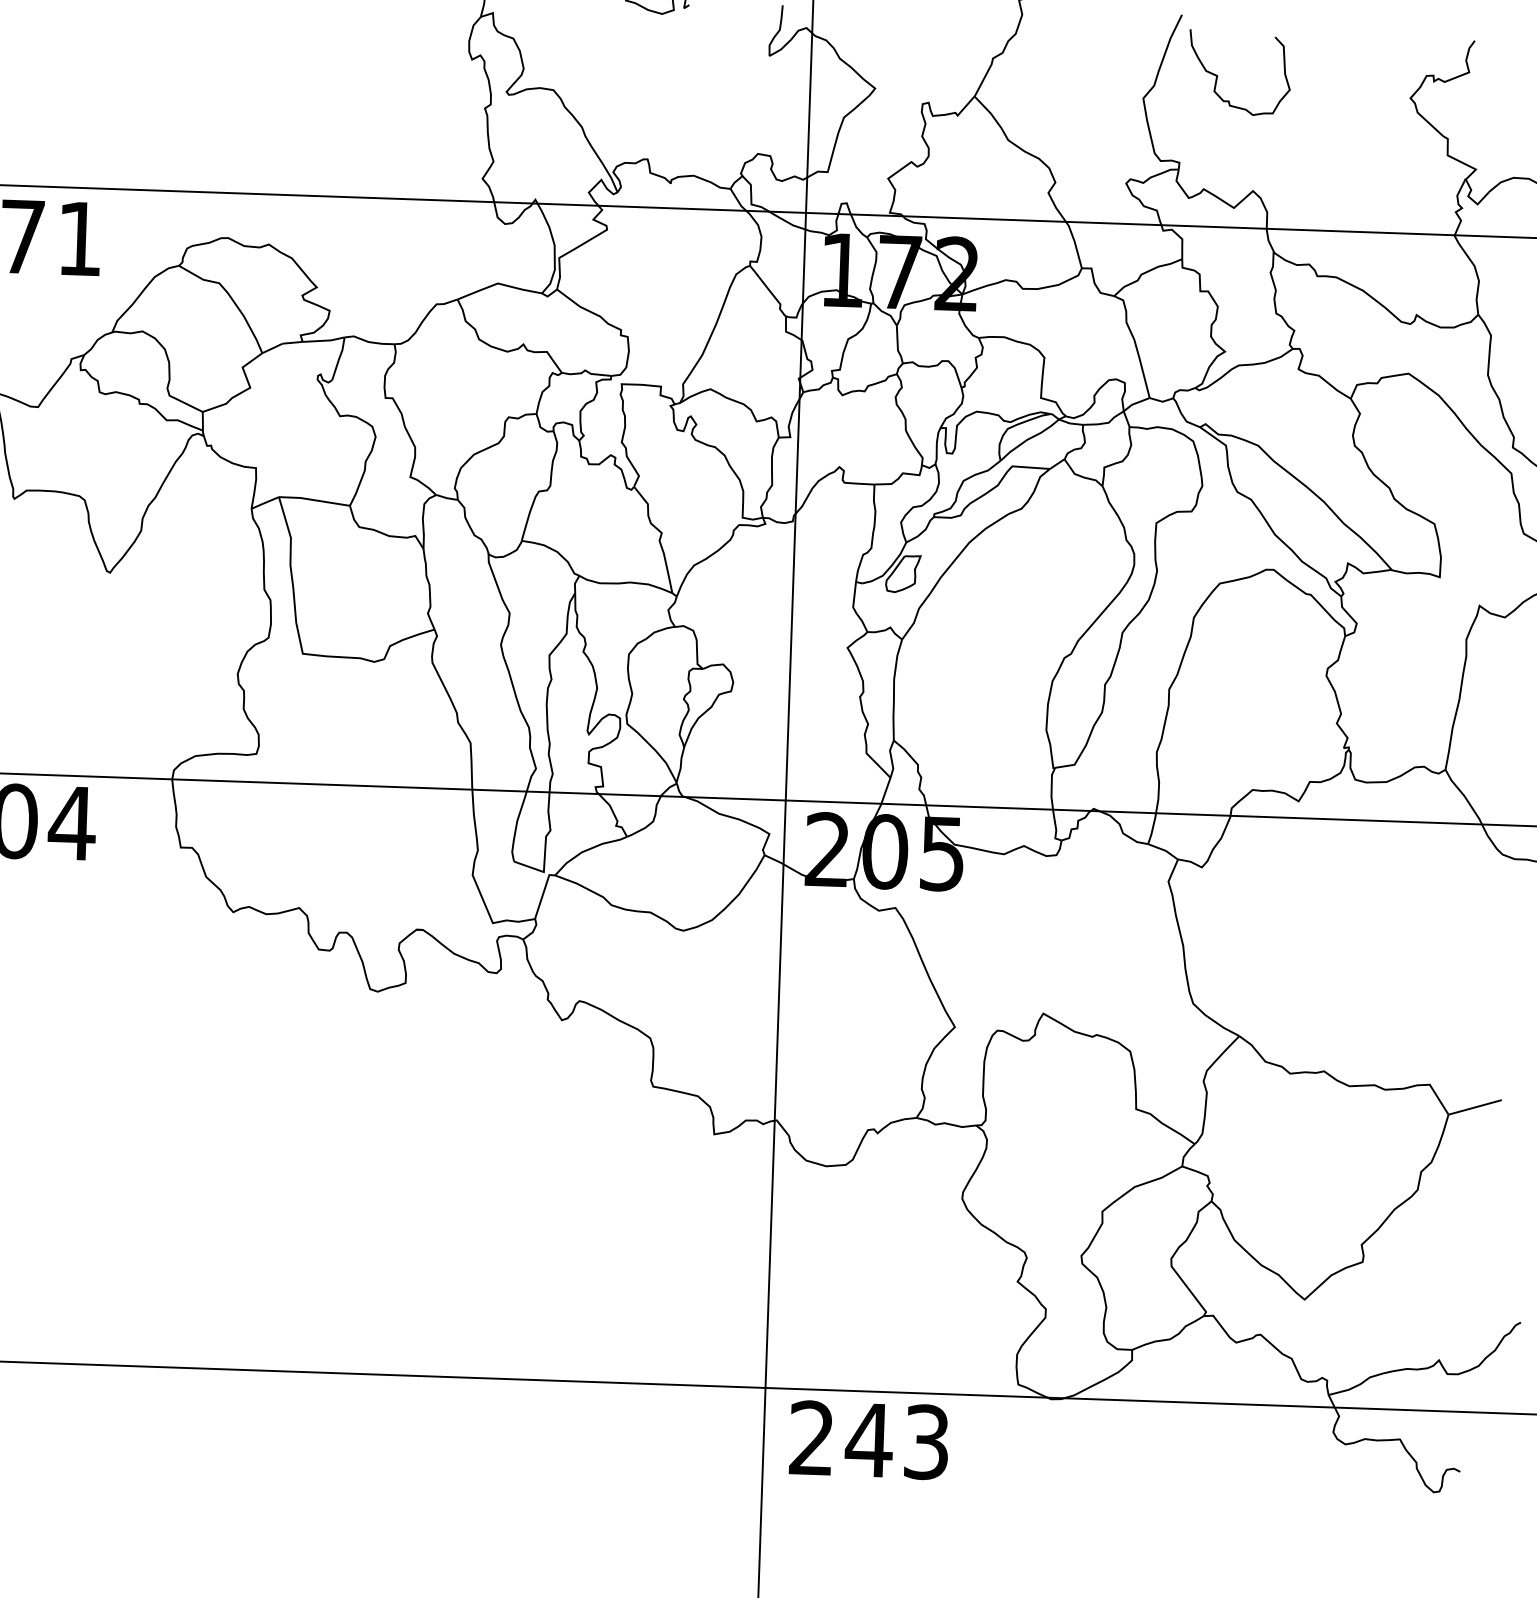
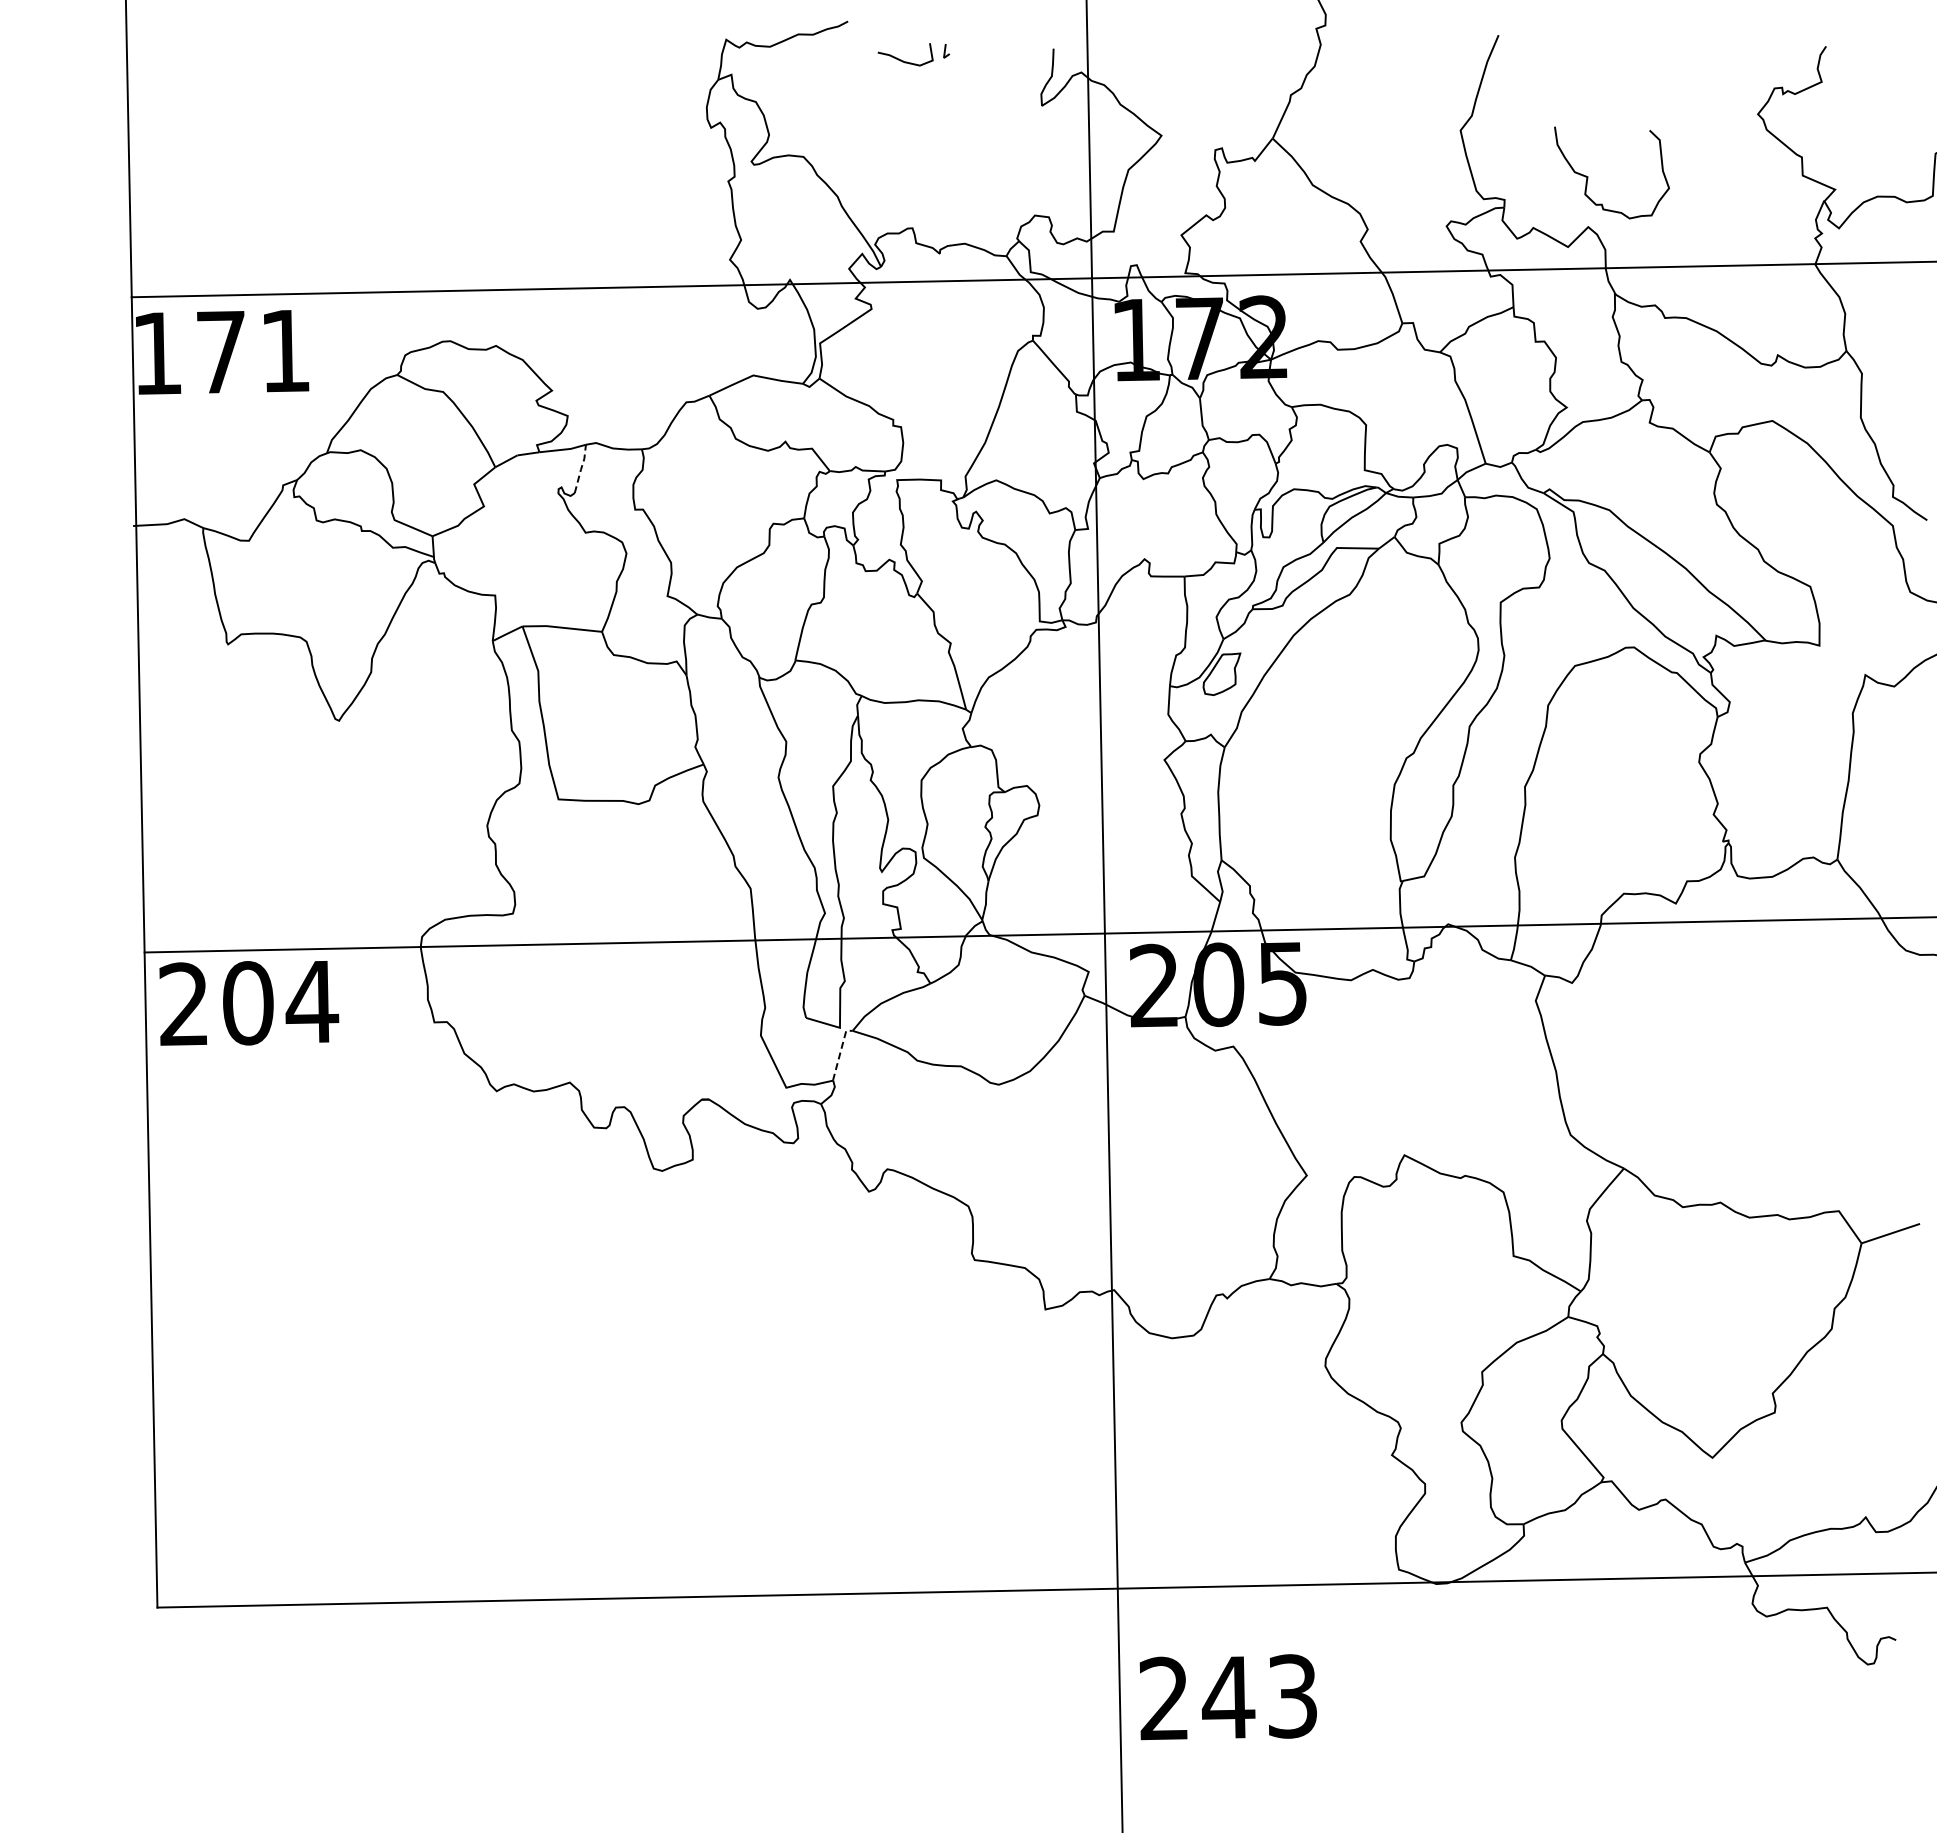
curve: (1218, 75) -> (1588, 176), moved
line: (339, 358) -> (581, 468), solid -> dashed
line: (543, 894) -> (840, 1052), solid -> dashed
text: (868, 1440) -> (1227, 1697), moved

